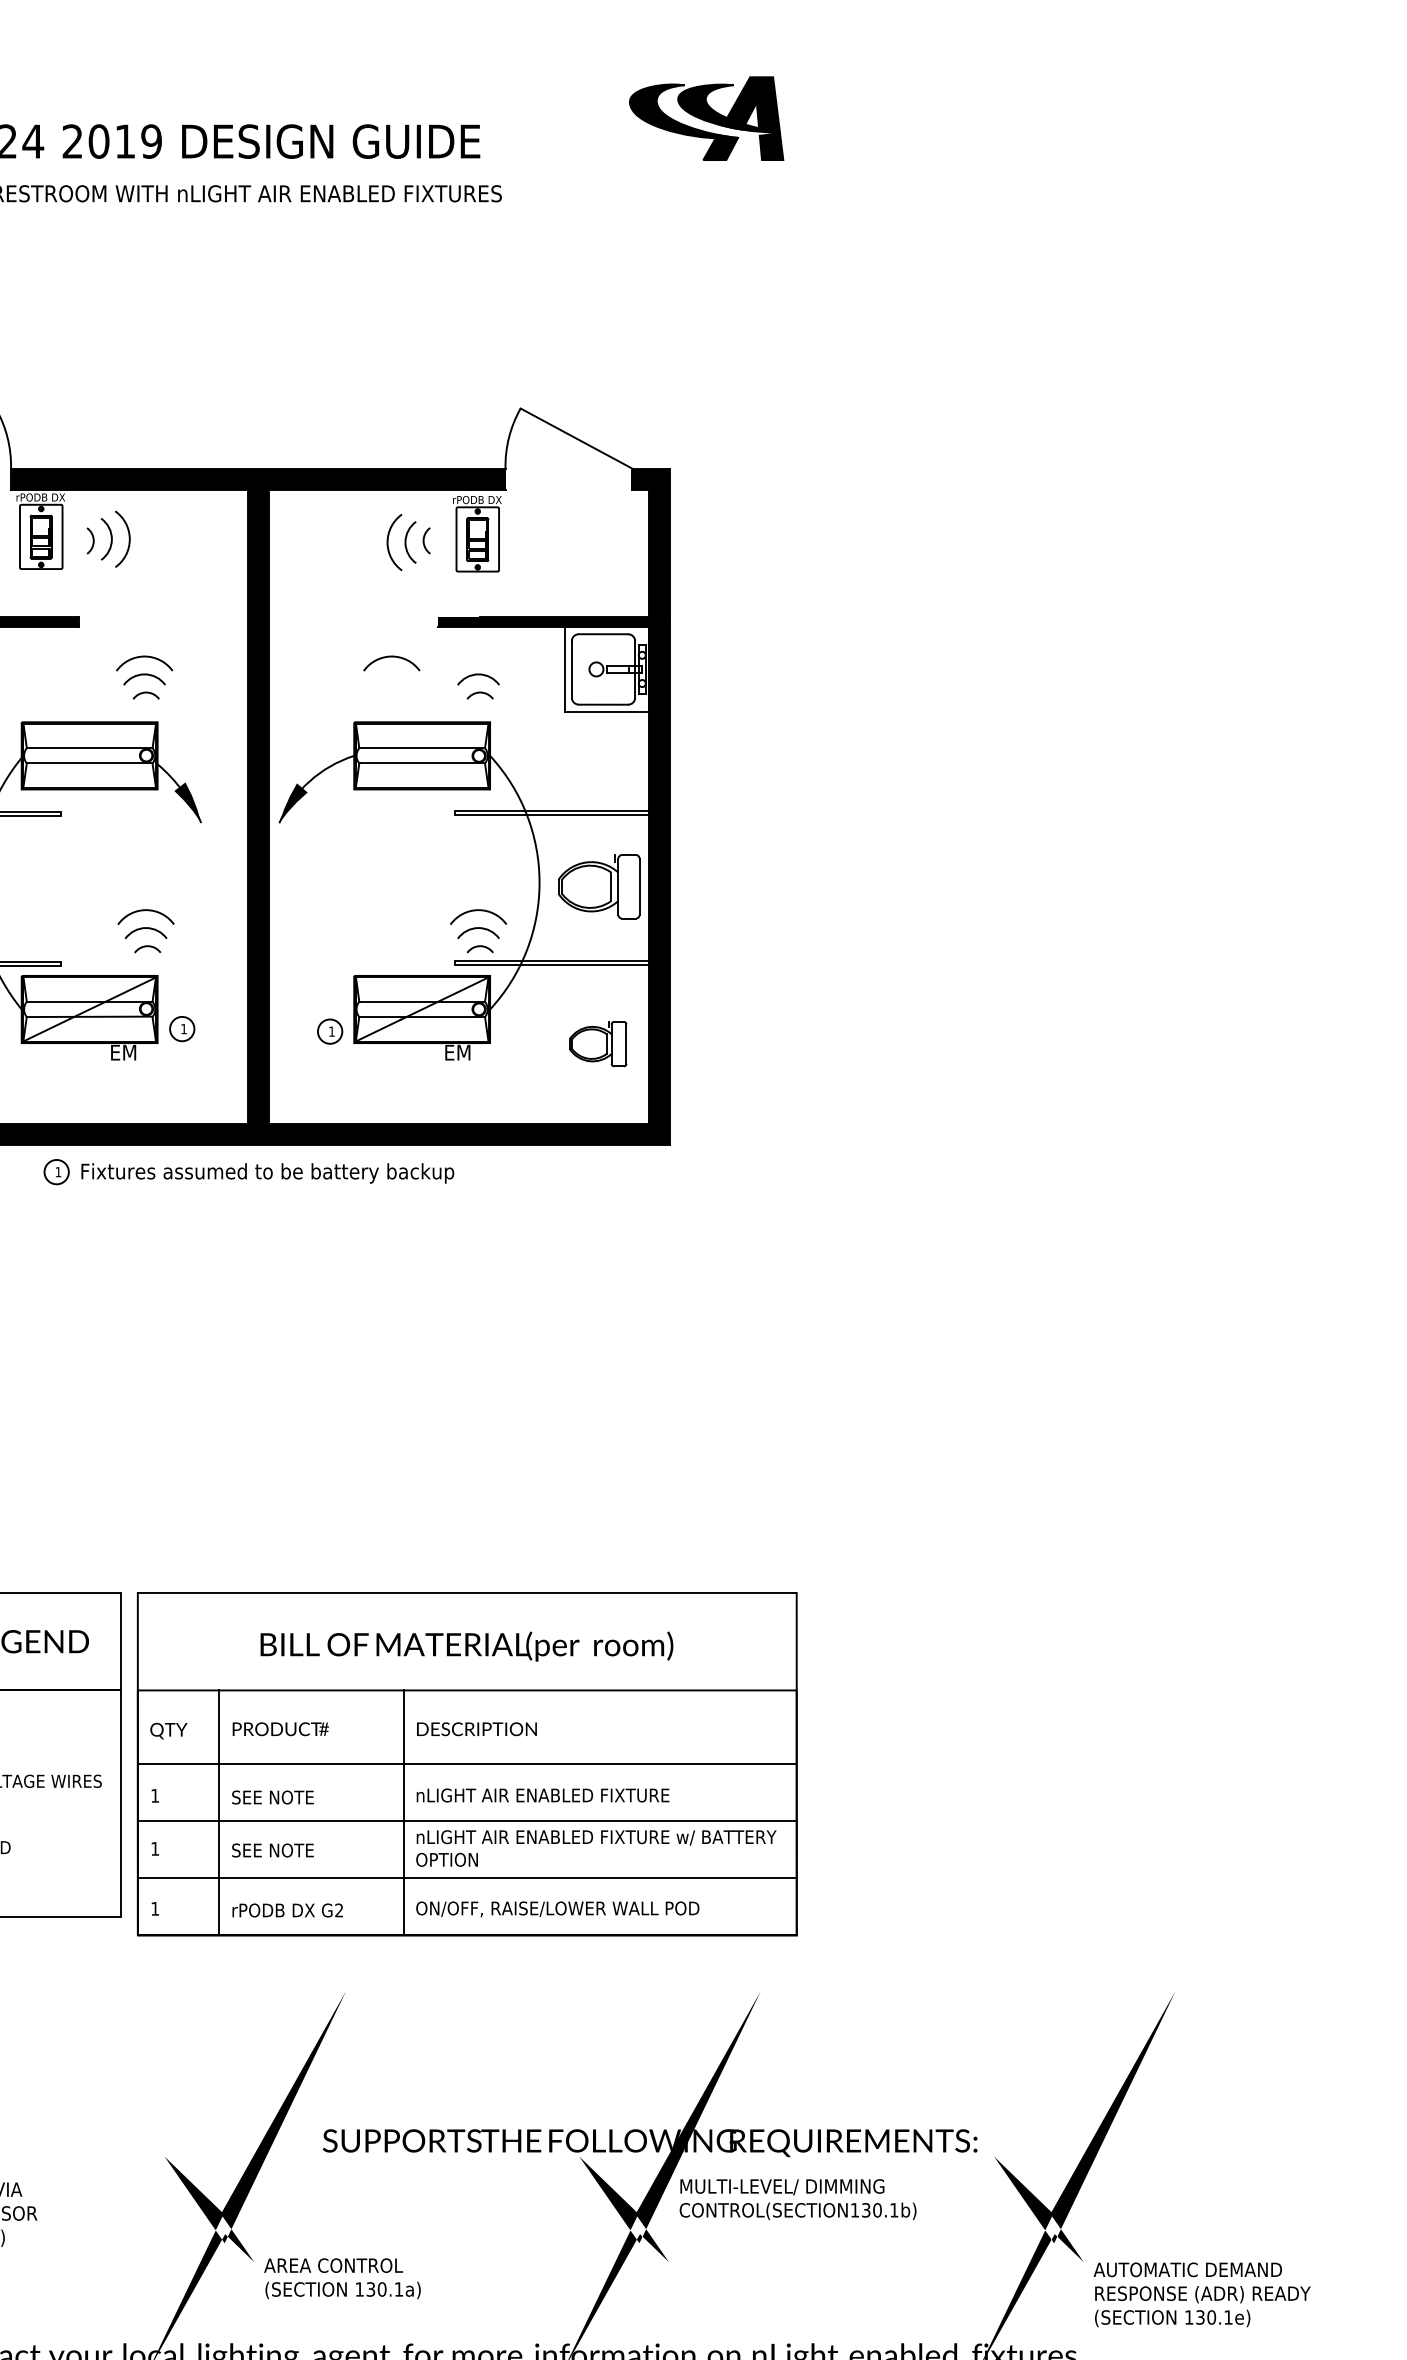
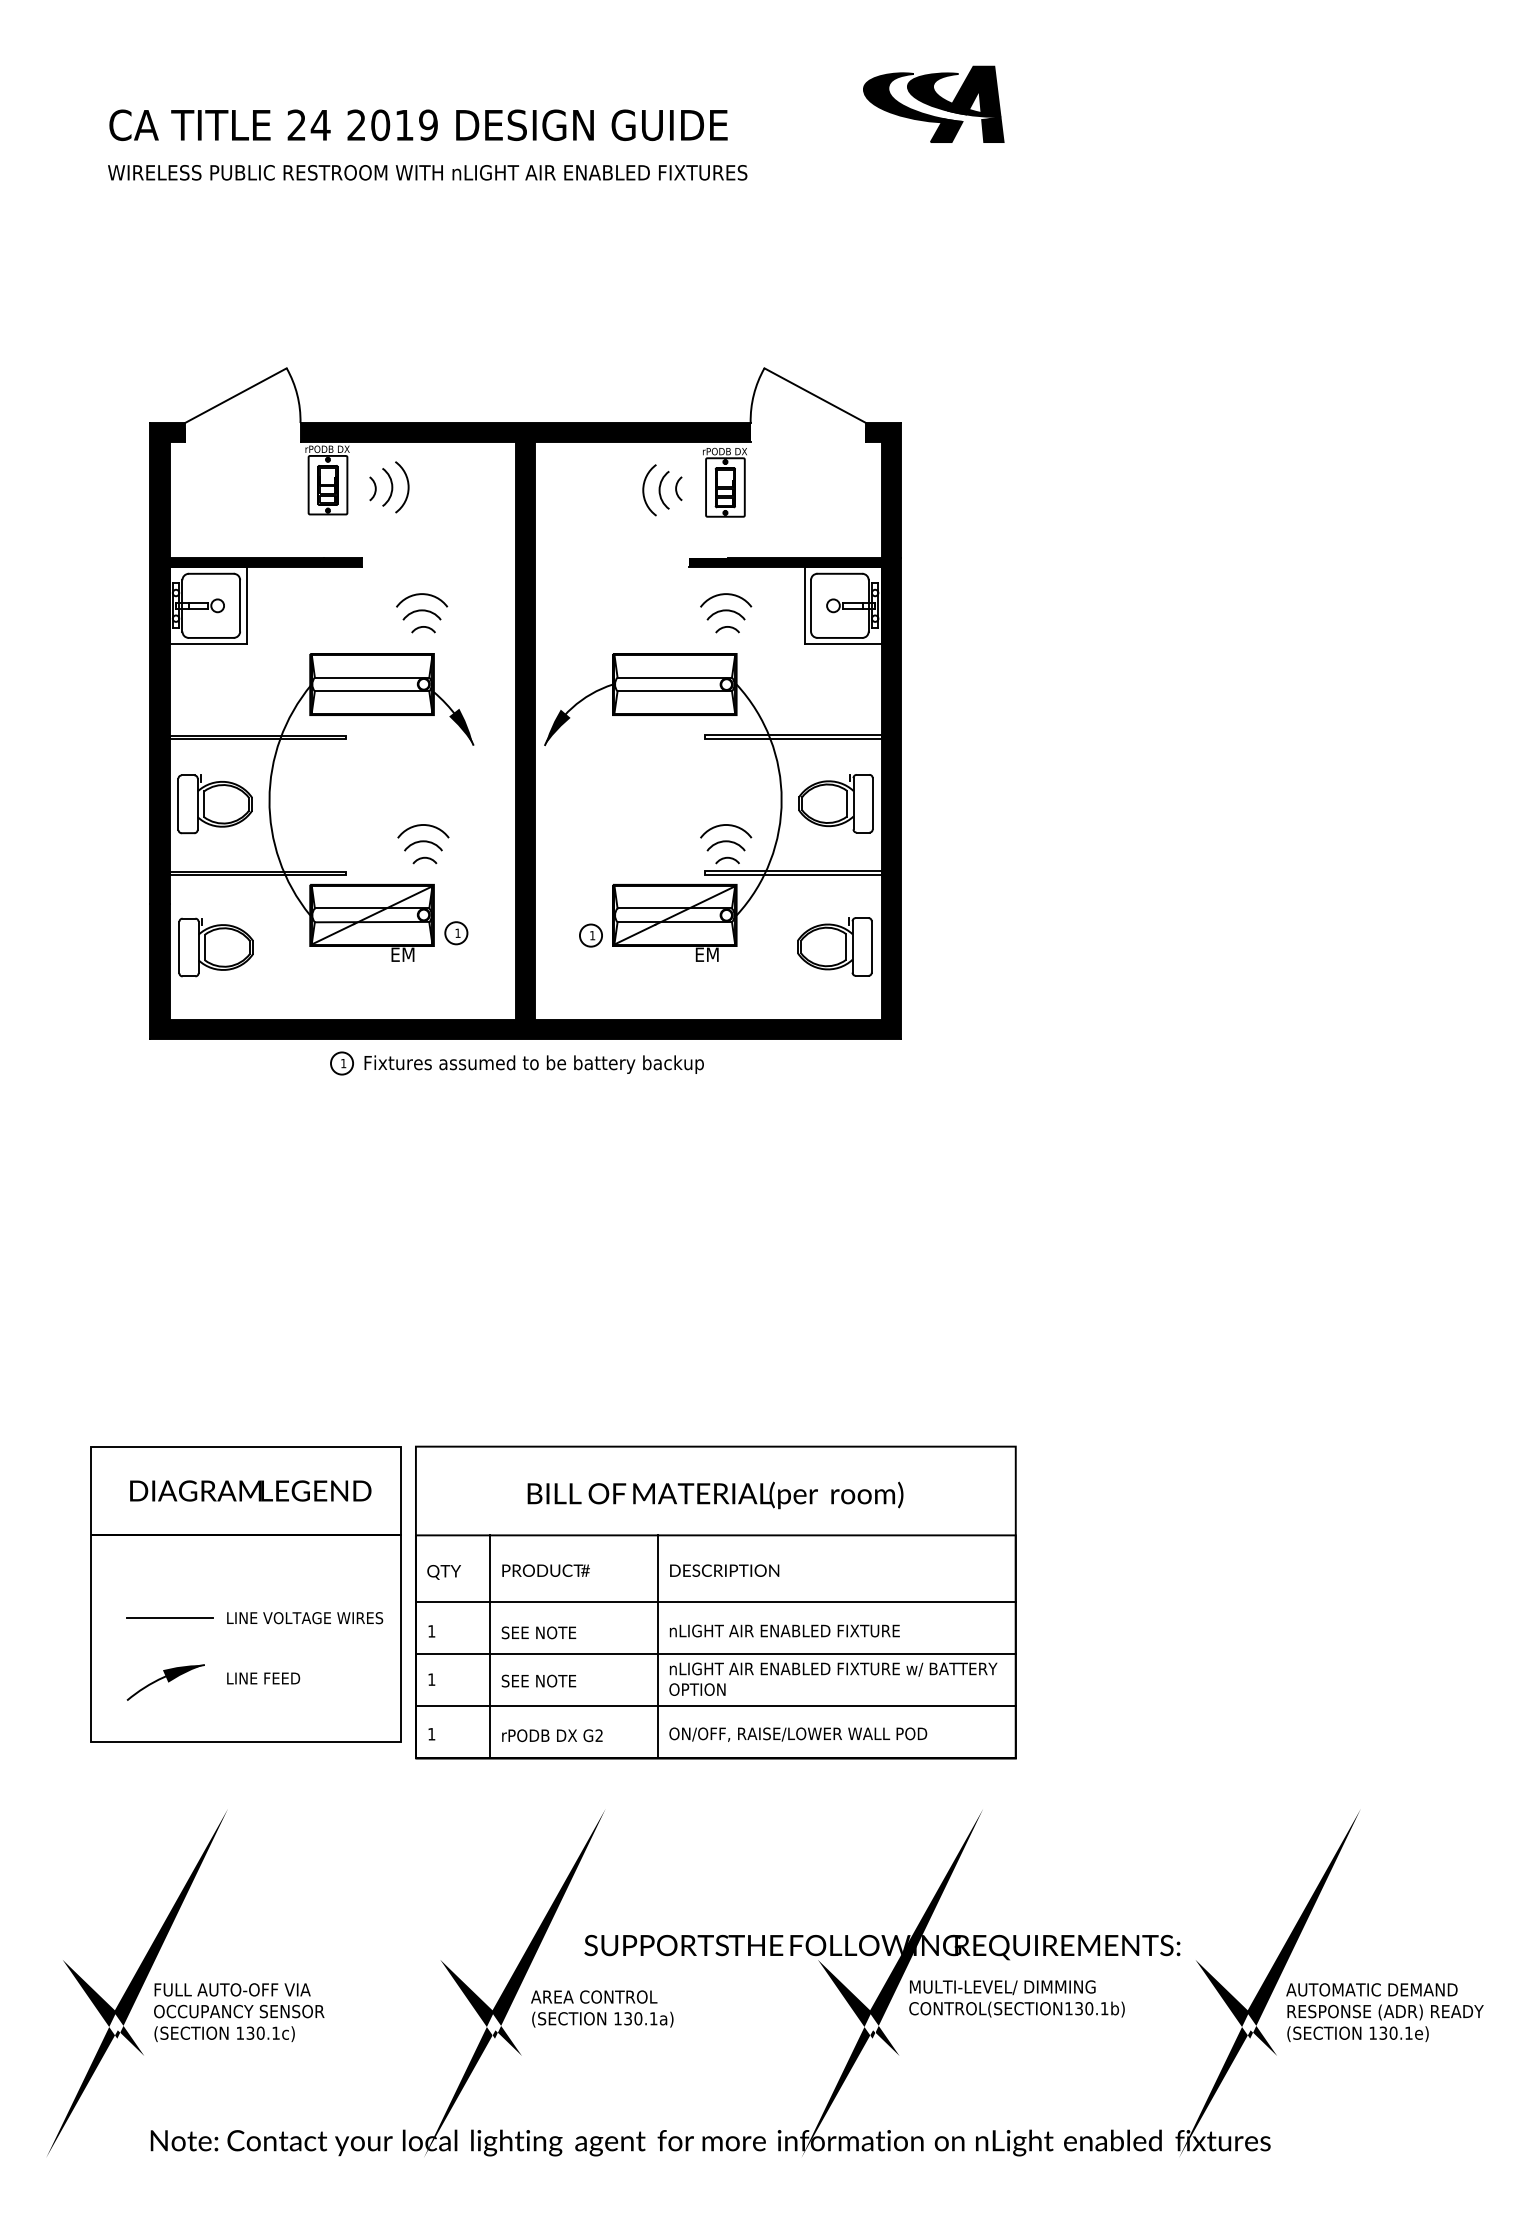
arc: (394, 658) -> (728, 595), moved
part: (597, 1043) -> (834, 946), size x1.43
text: (342, 2278) -> (602, 2008), moved
text: (1201, 2294) -> (1384, 2012), moved

